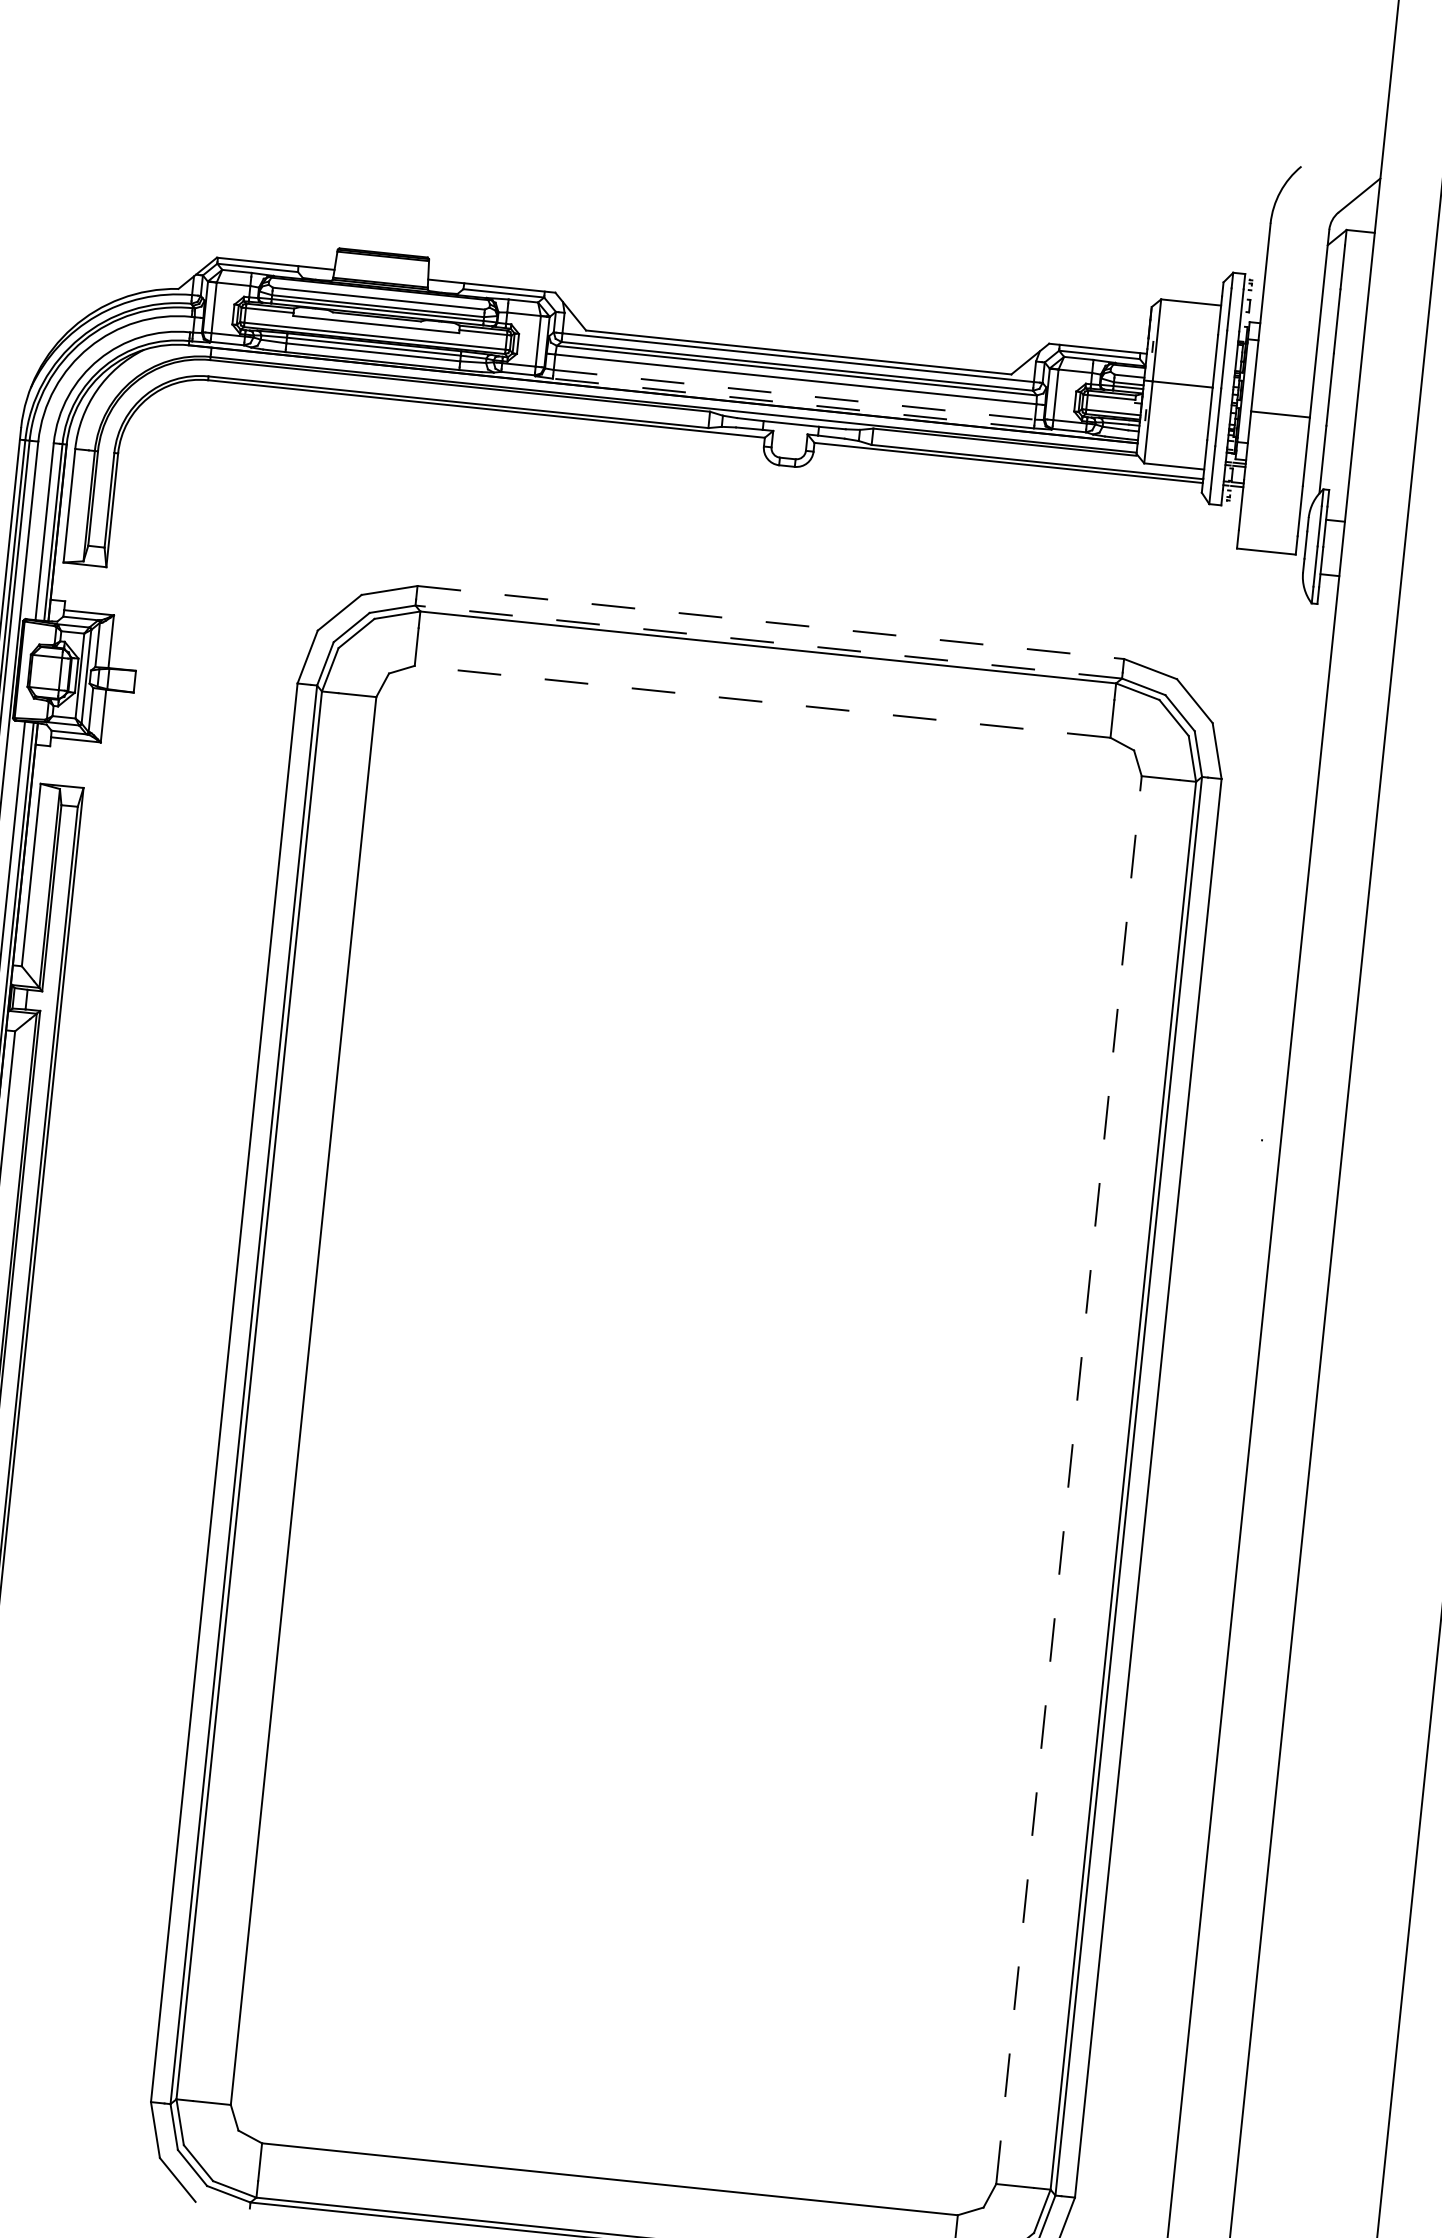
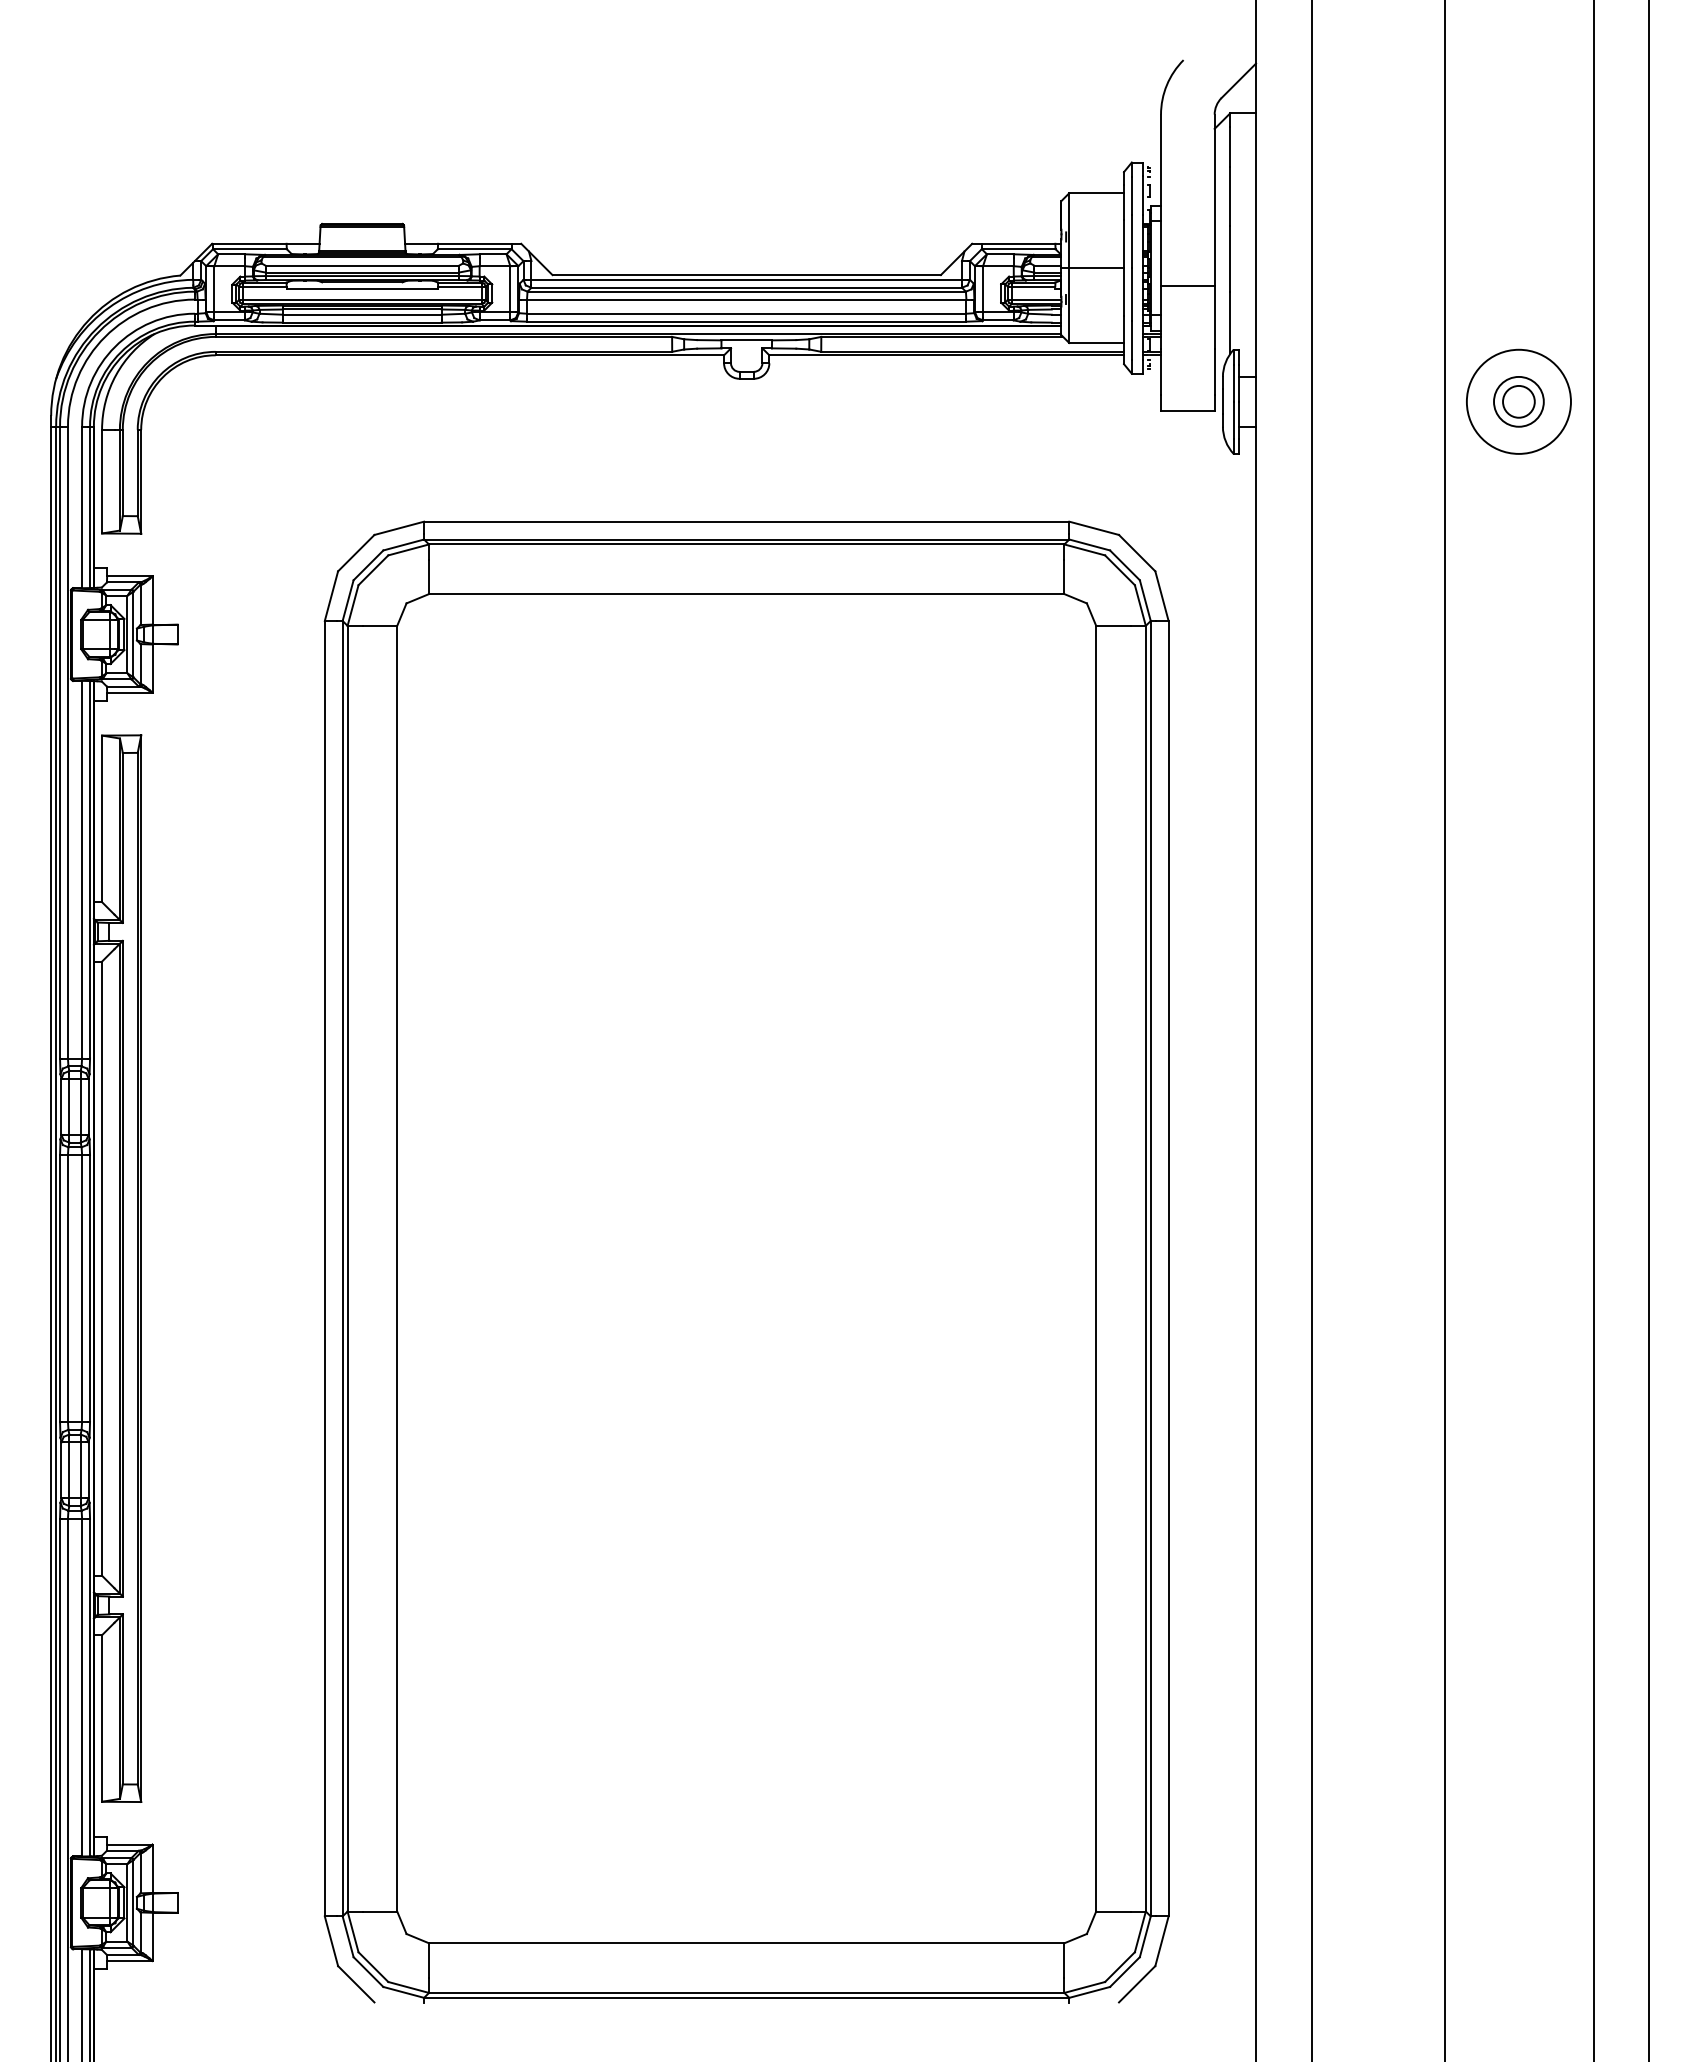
line: (794, 394) -> (746, 313), dashed -> solid
line: (793, 403) -> (746, 321), dashed -> solid
line: (770, 622) -> (746, 521), dashed -> solid
line: (768, 642) -> (746, 539), dashed -> solid
line: (762, 702) -> (746, 594), dashed -> solid
line: (1069, 1479) -> (1096, 1268), dashed -> solid

